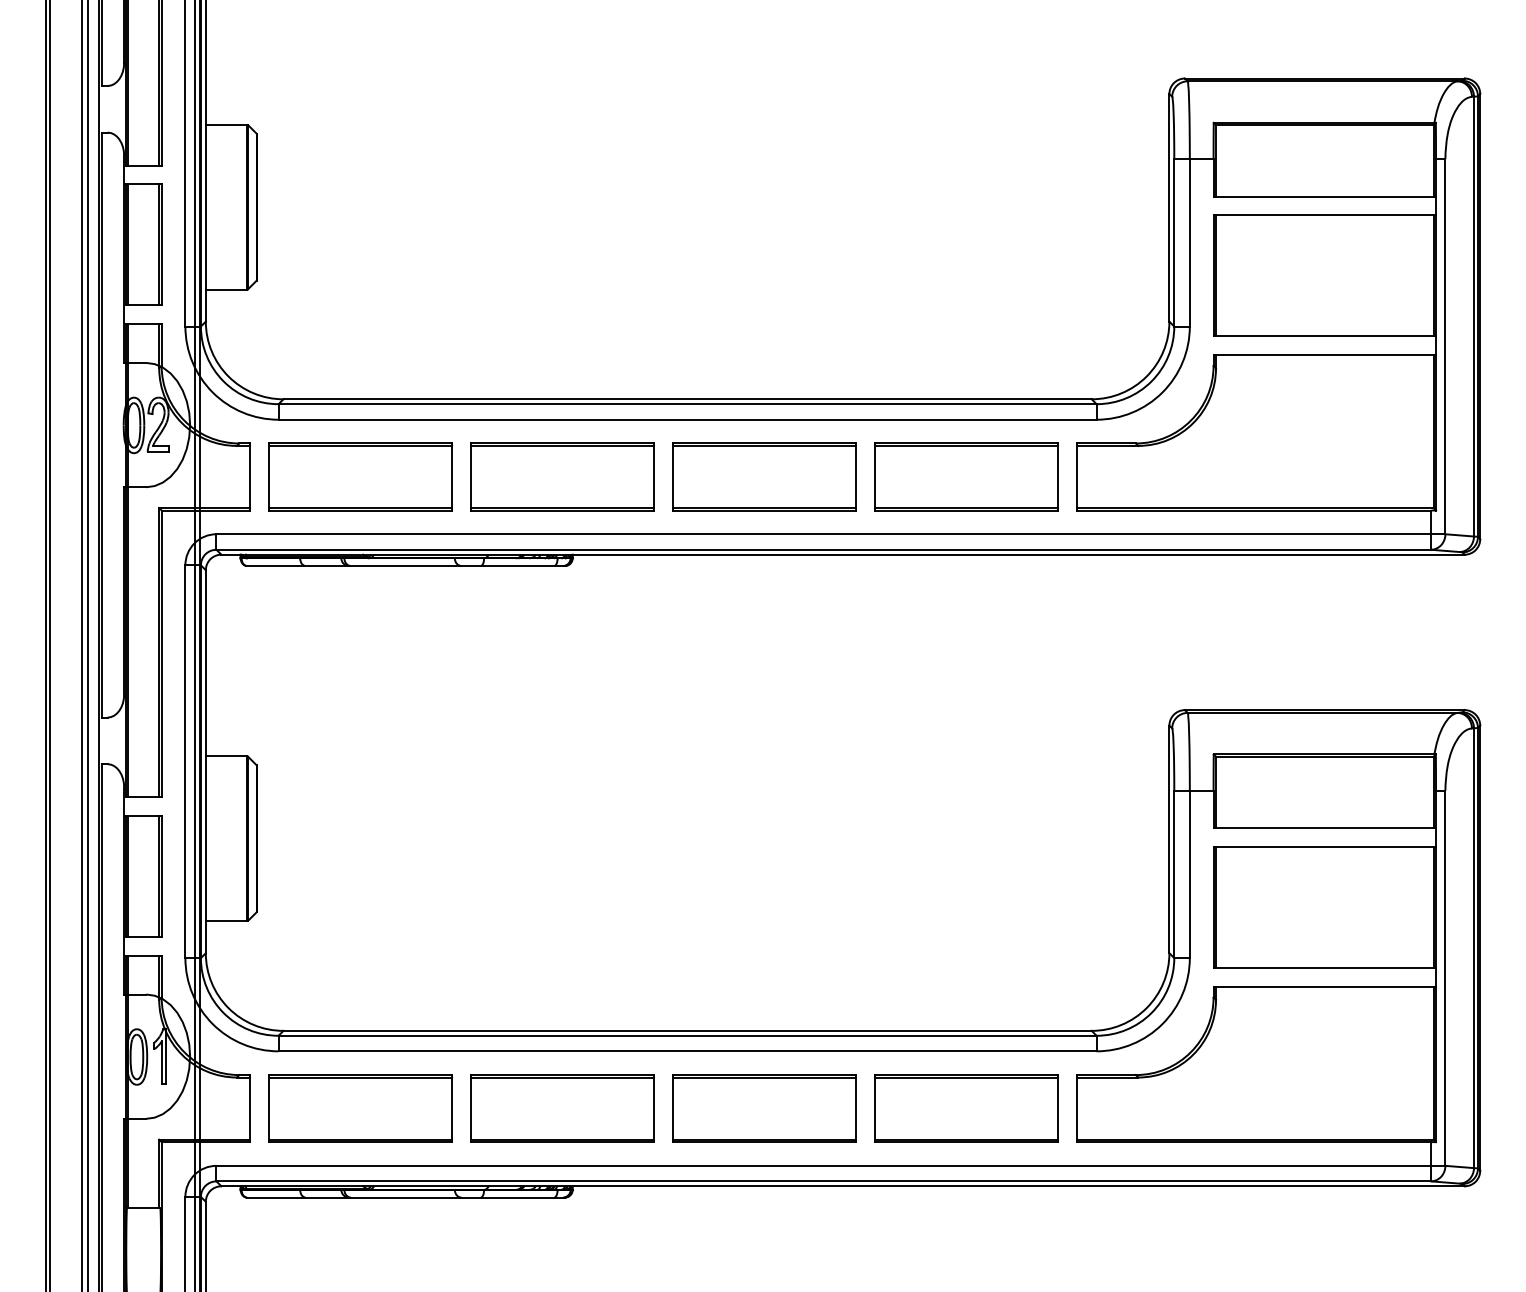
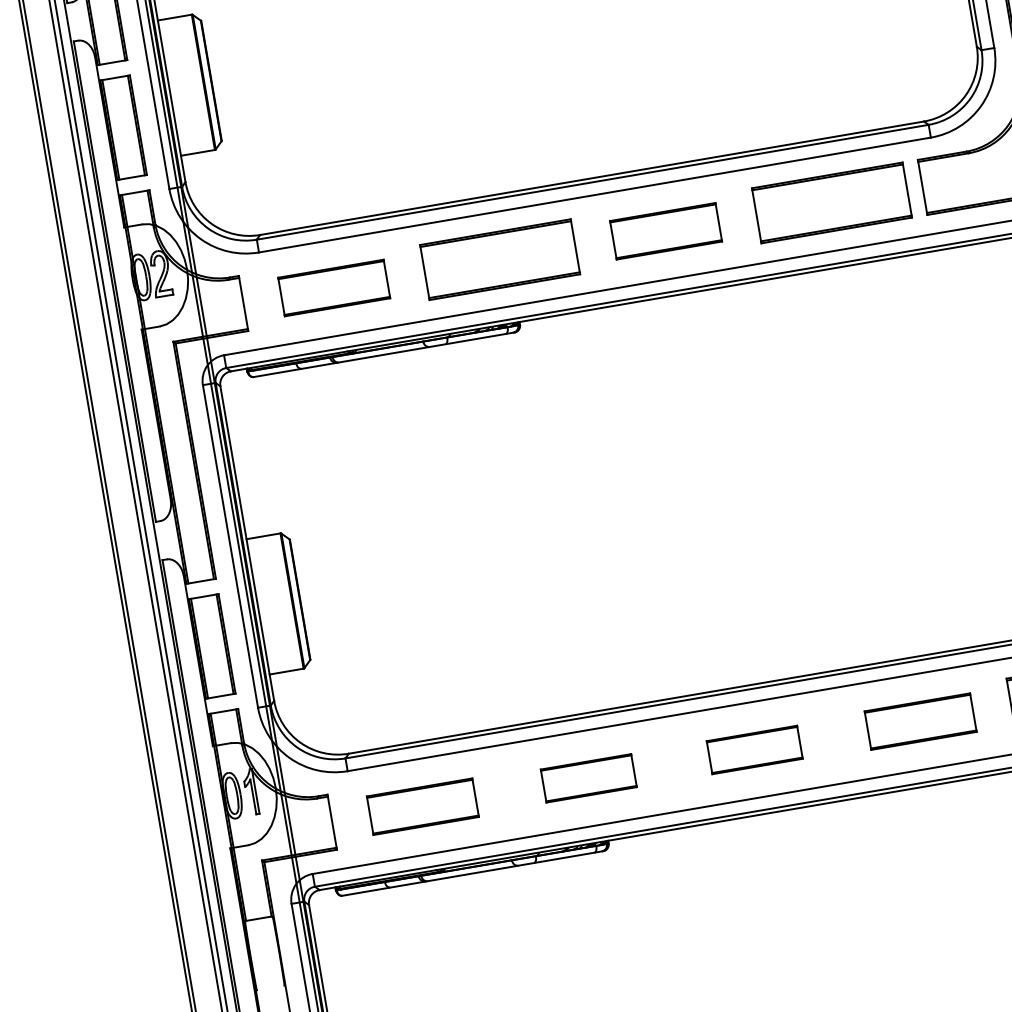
part: (360, 476) -> (334, 287), size x0.7
part: (764, 476) -> (666, 230), size x0.7
part: (360, 1108) -> (422, 806), size x0.7
part: (562, 1108) -> (588, 778), size x0.6
part: (764, 1108) -> (754, 749), size x0.6
part: (966, 1108) -> (920, 721), size x0.7

